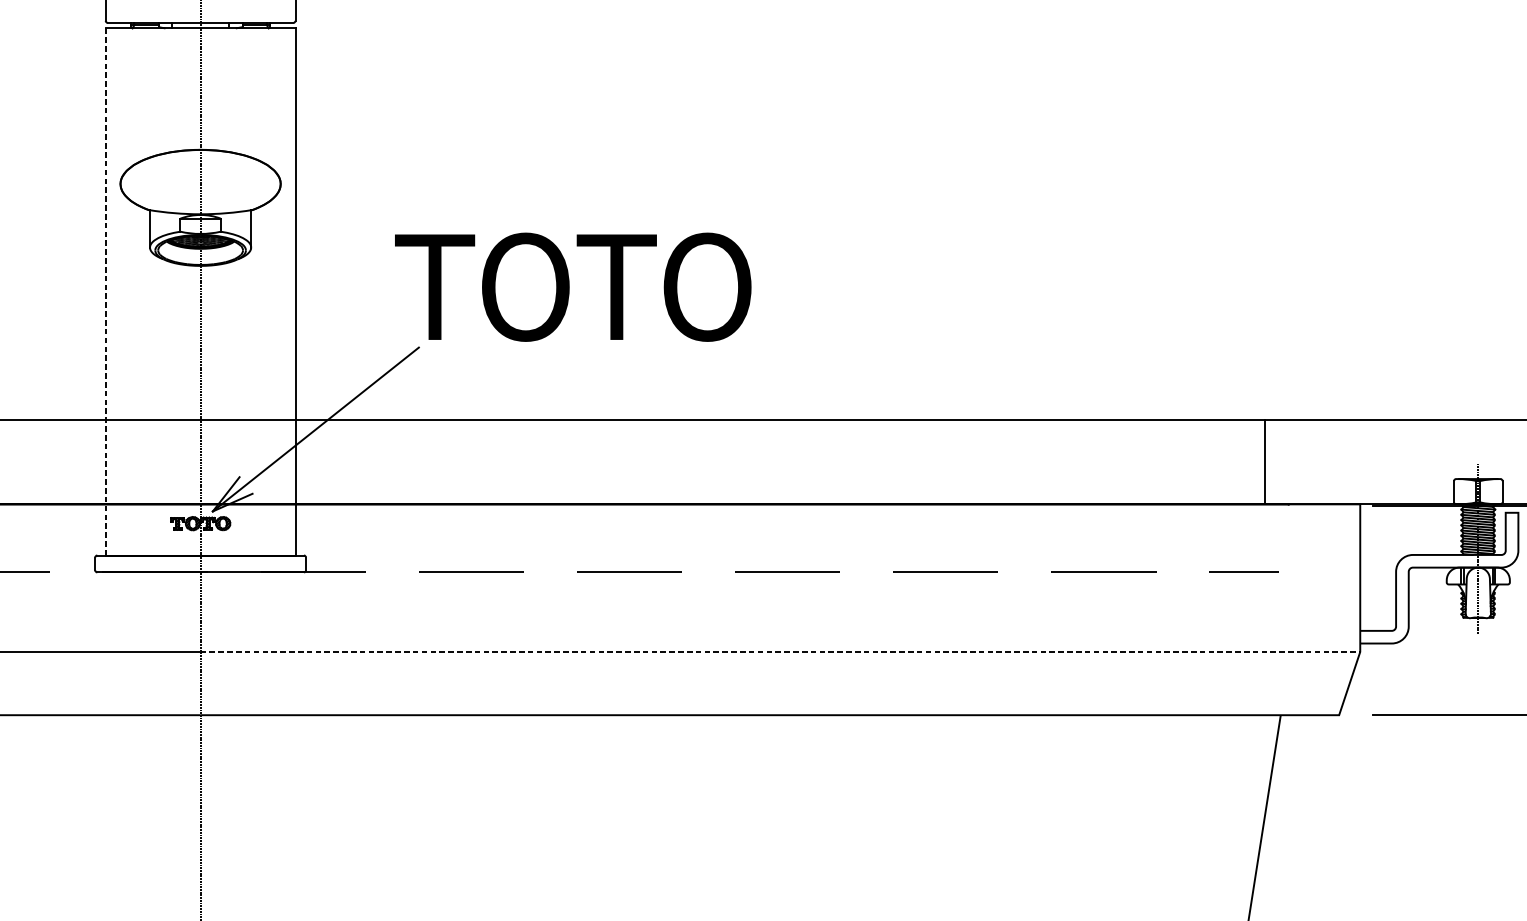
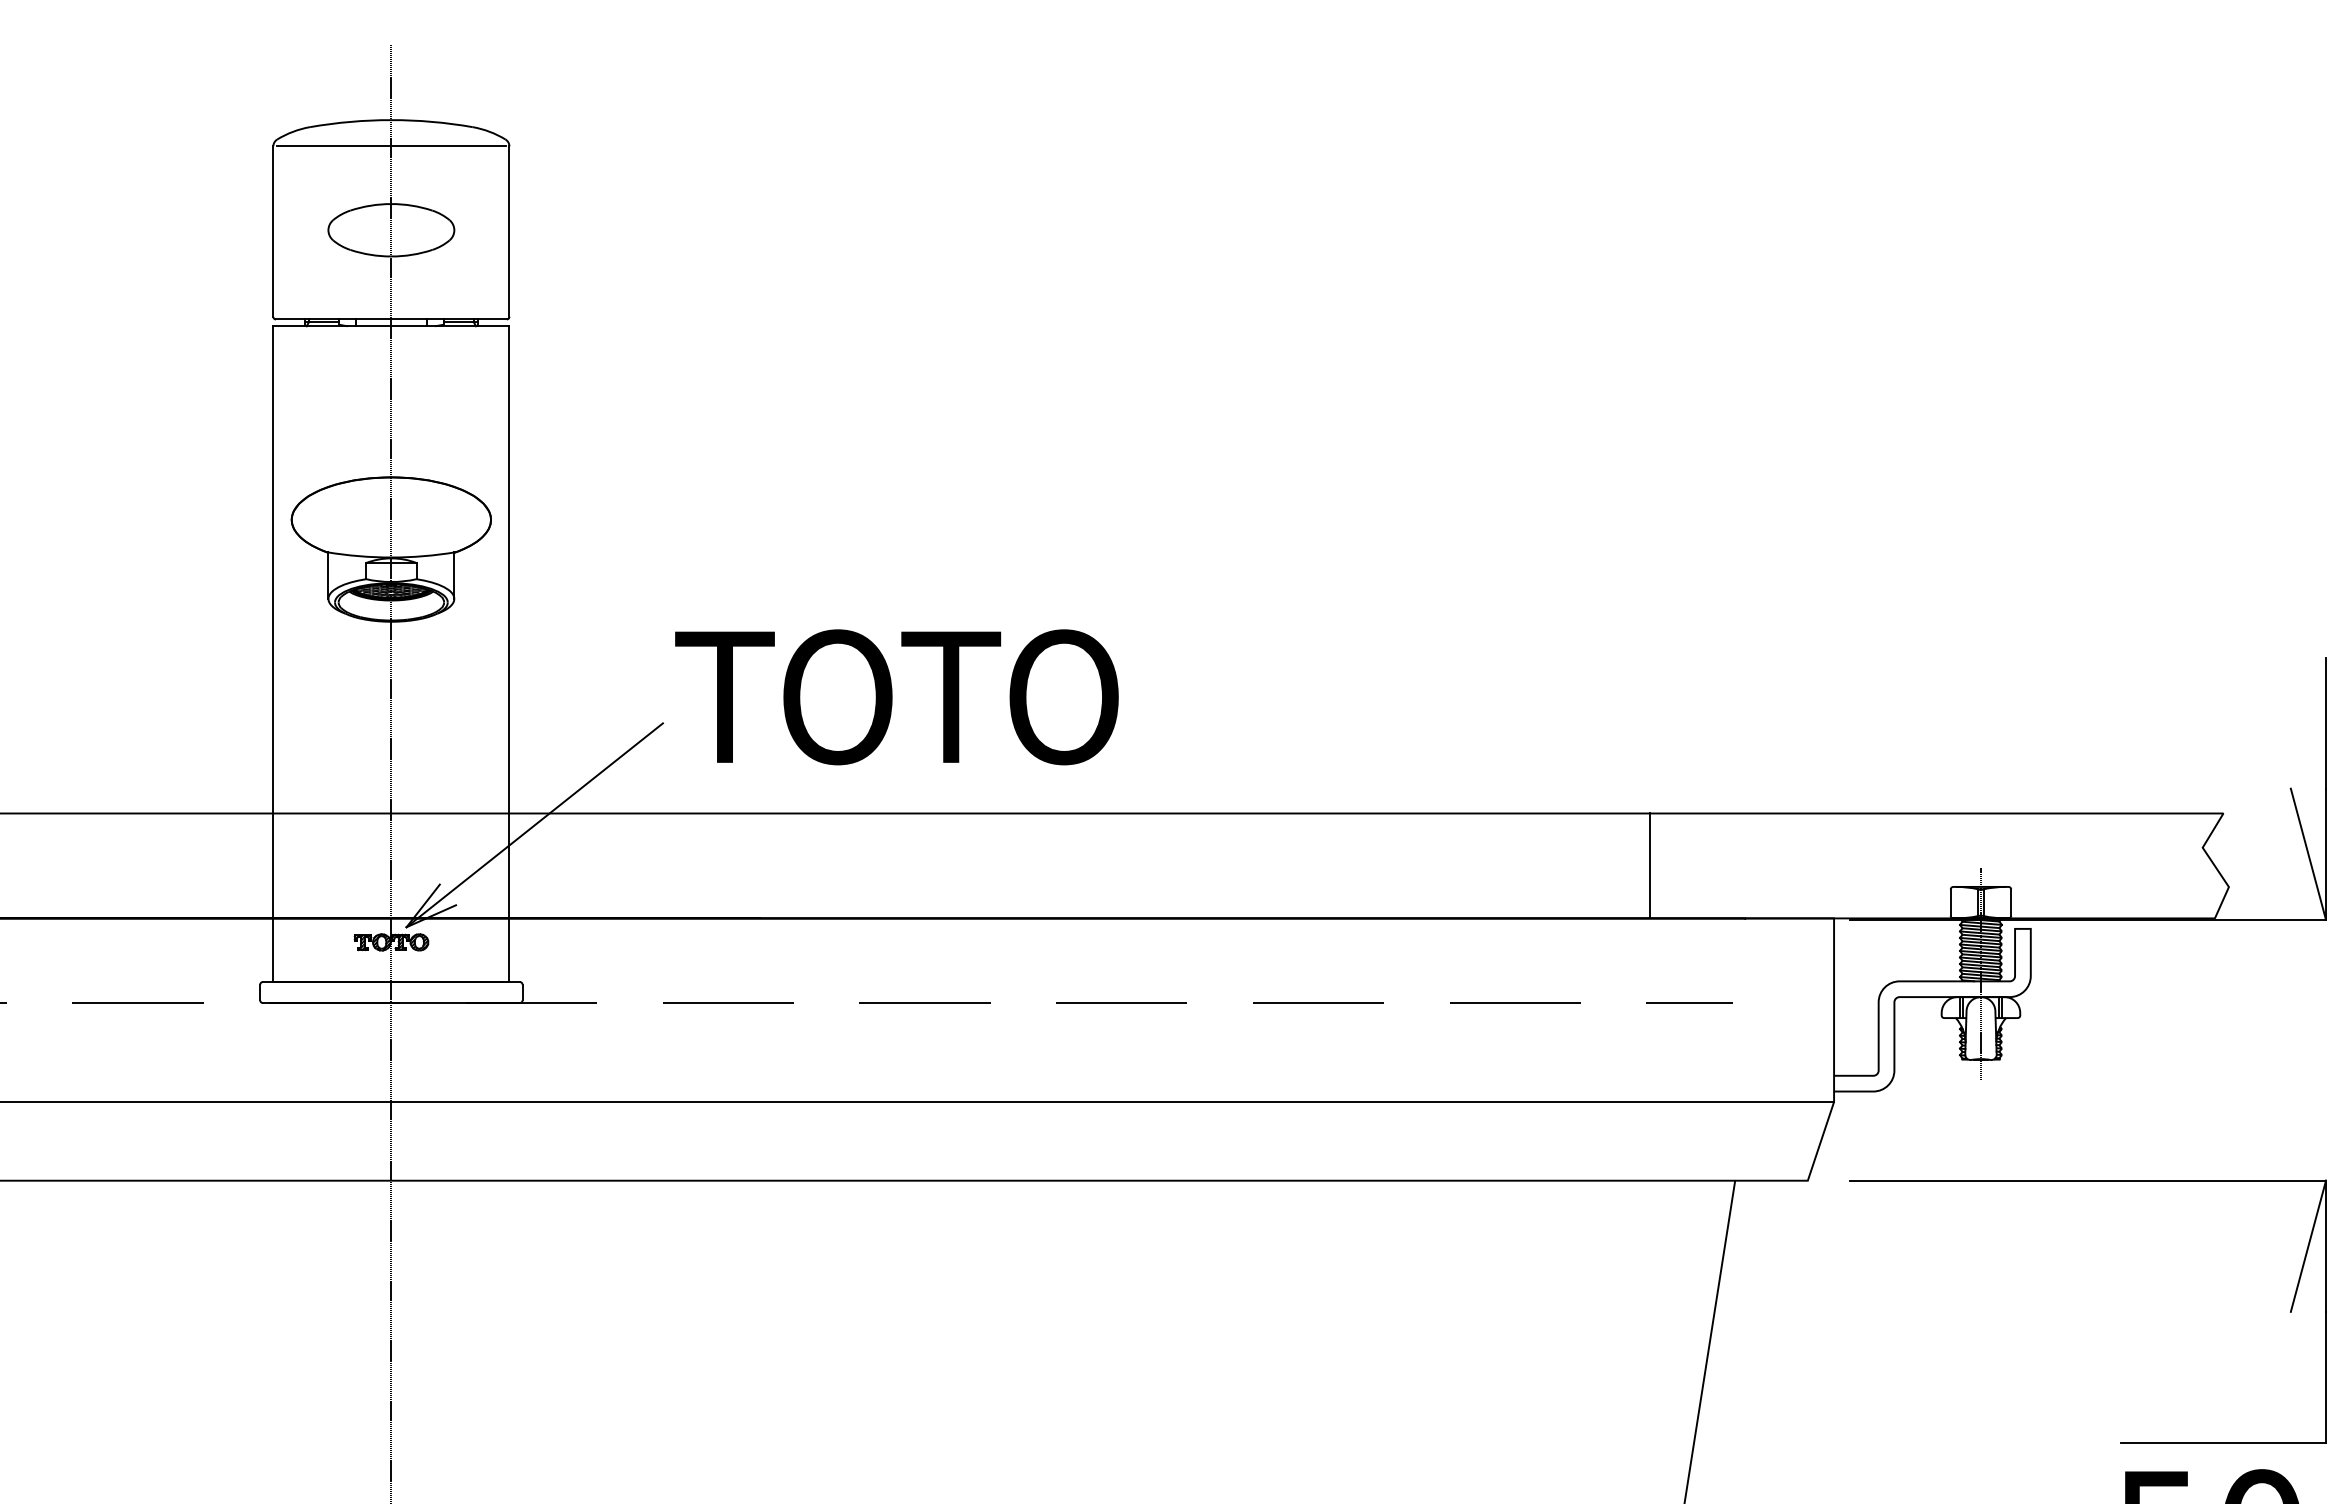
text: (572, 287) -> (896, 697), moved
line: (105, 292) -> (273, 654), dashed -> solid
line: (1264, 461) -> (1650, 865), moved
line: (781, 652) -> (1113, 1102), dashed -> solid

